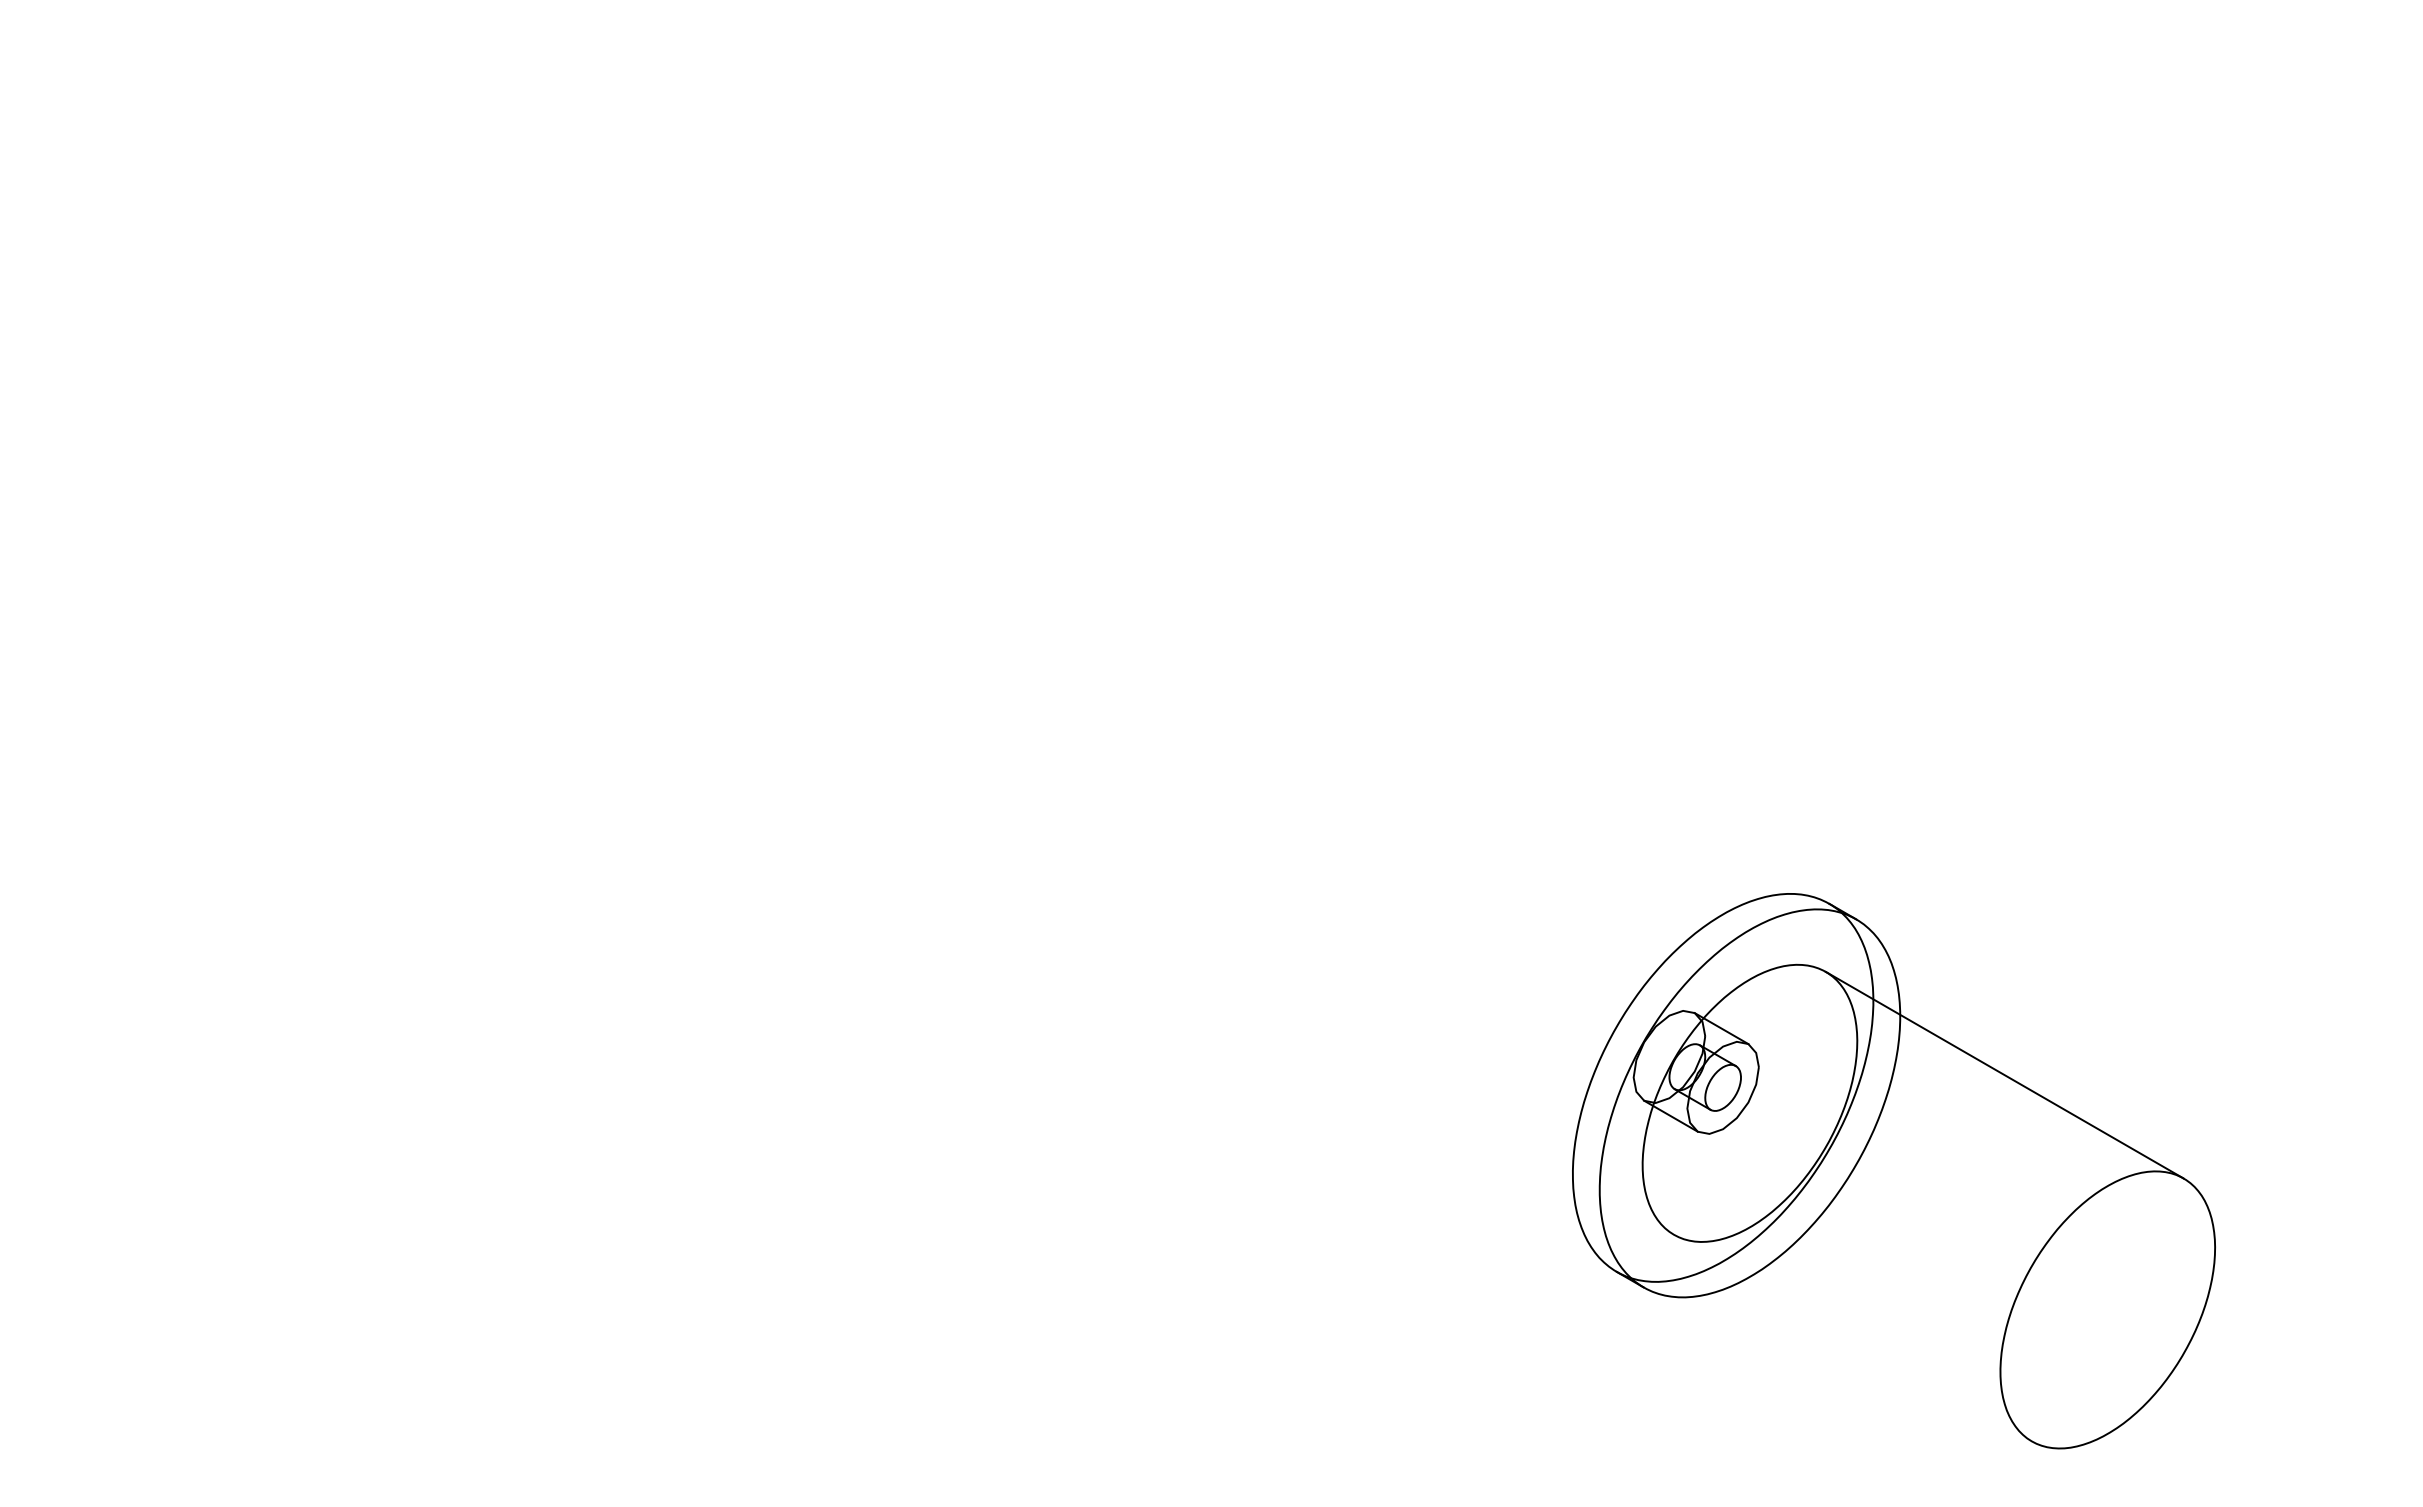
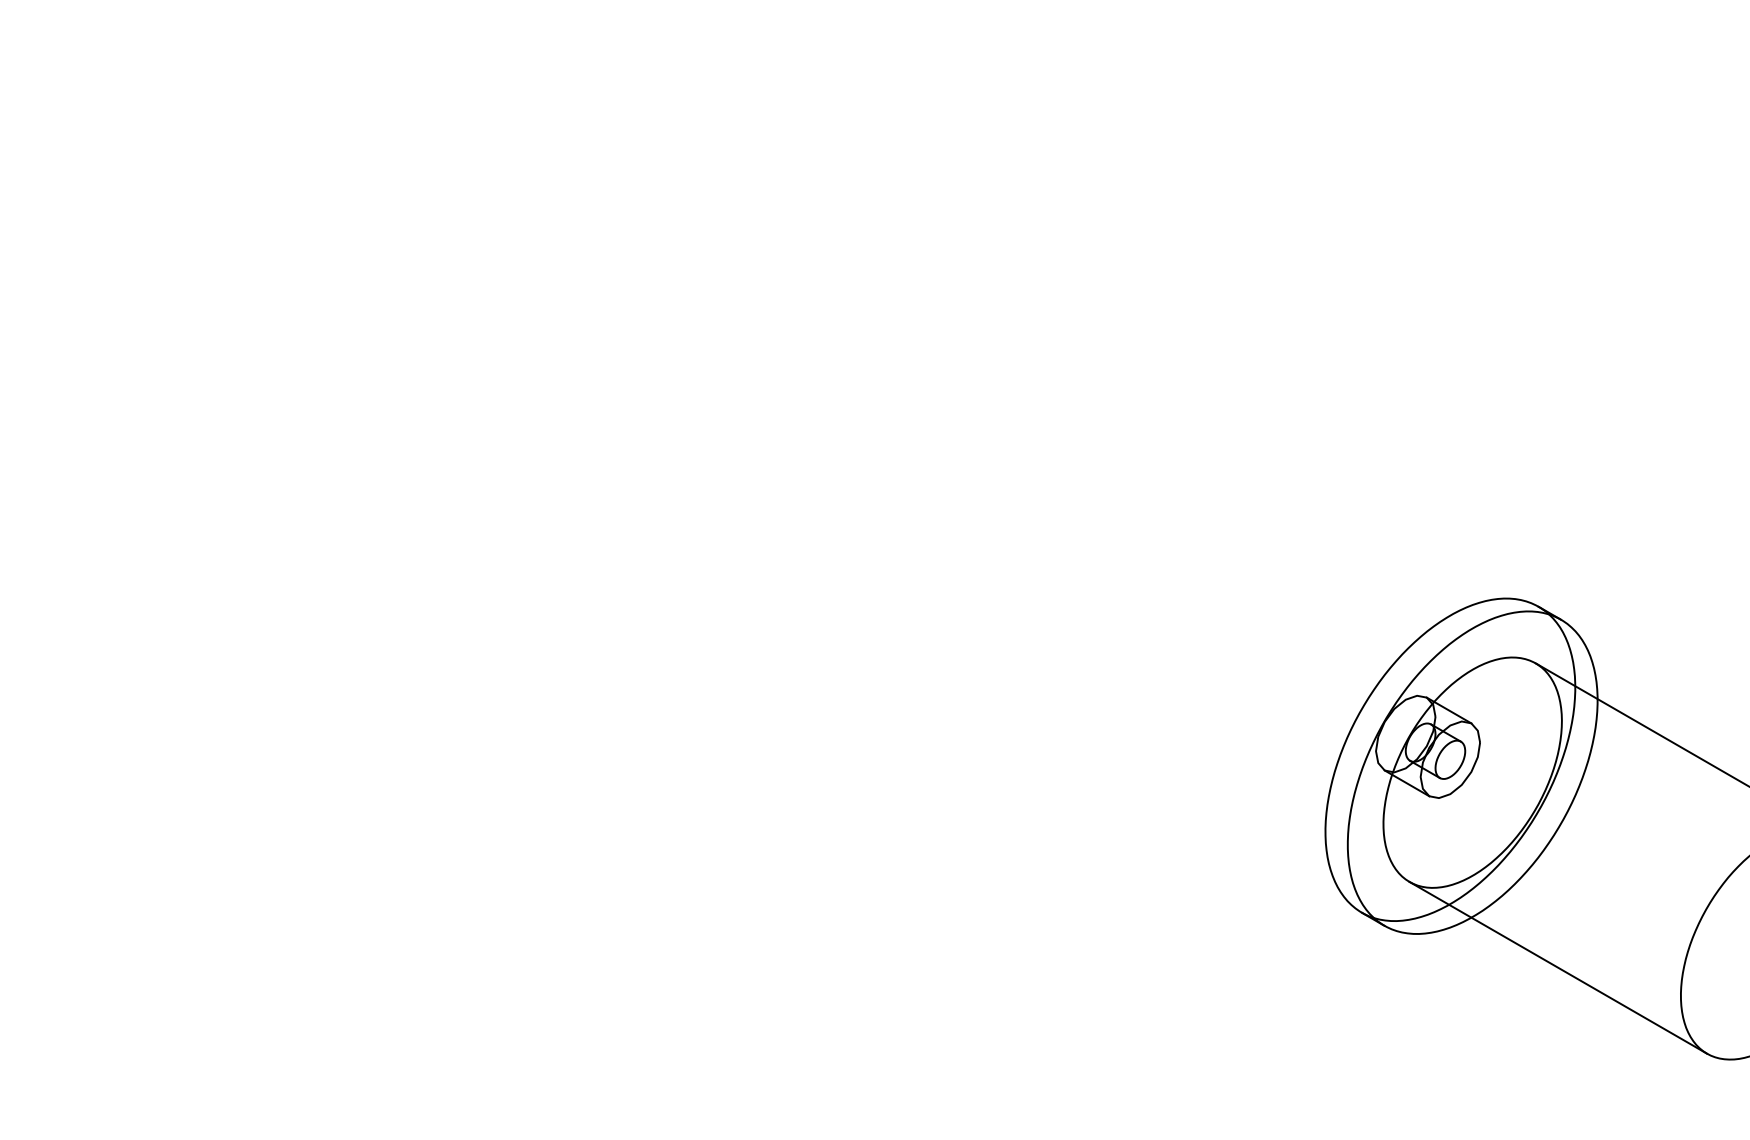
line: (1852, 1337) -> (1557, 967), added

